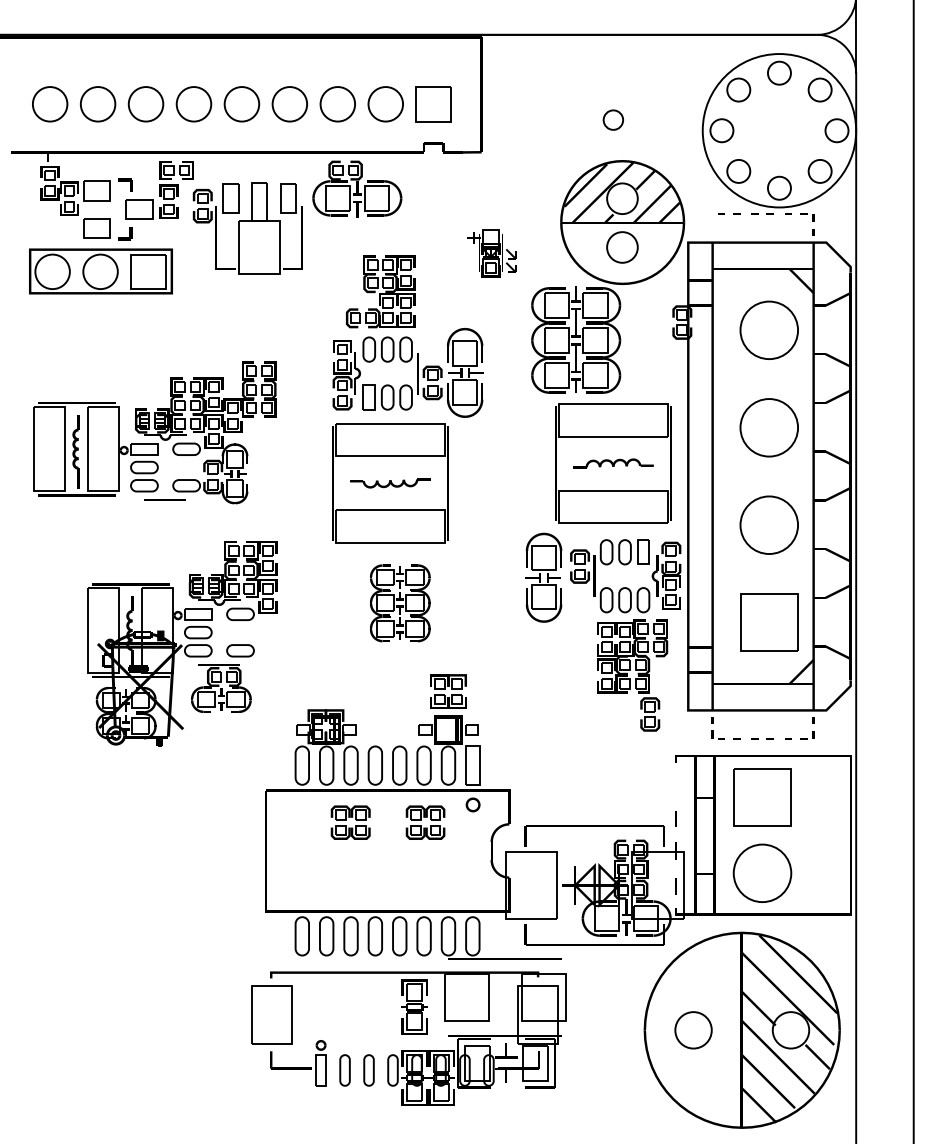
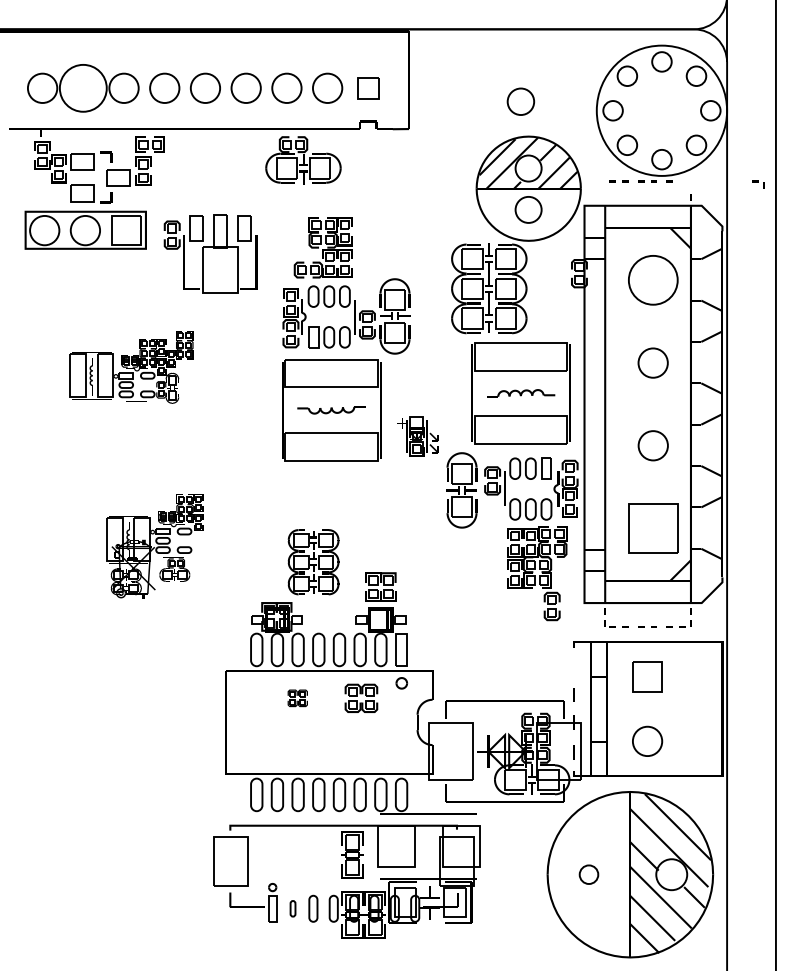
circle: (97, 104) -> (82, 88), size x1.6
part: (433, 104) -> (368, 88), size x0.7
circle: (613, 119) -> (521, 101), size x1.6
part: (807, 217) -> (758, 184), moved
part: (247, 228) -> (210, 254), moved
part: (491, 253) -> (417, 436), moved
circle: (768, 427) -> (652, 362), size x0.6
part: (154, 432) -> (131, 367), size x0.6
circle: (769, 525) -> (653, 446), size x0.6
part: (400, 603) -> (313, 562), moved
part: (182, 643) -> (155, 546), size x0.6
part: (762, 797) -> (647, 676), size x0.6
part: (350, 822) -> (297, 698), size x0.6
circle: (762, 873) -> (647, 741), size x0.6
circle: (693, 1030) -> (588, 874), size x0.6
part: (344, 1070) -> (292, 908), size x0.6

